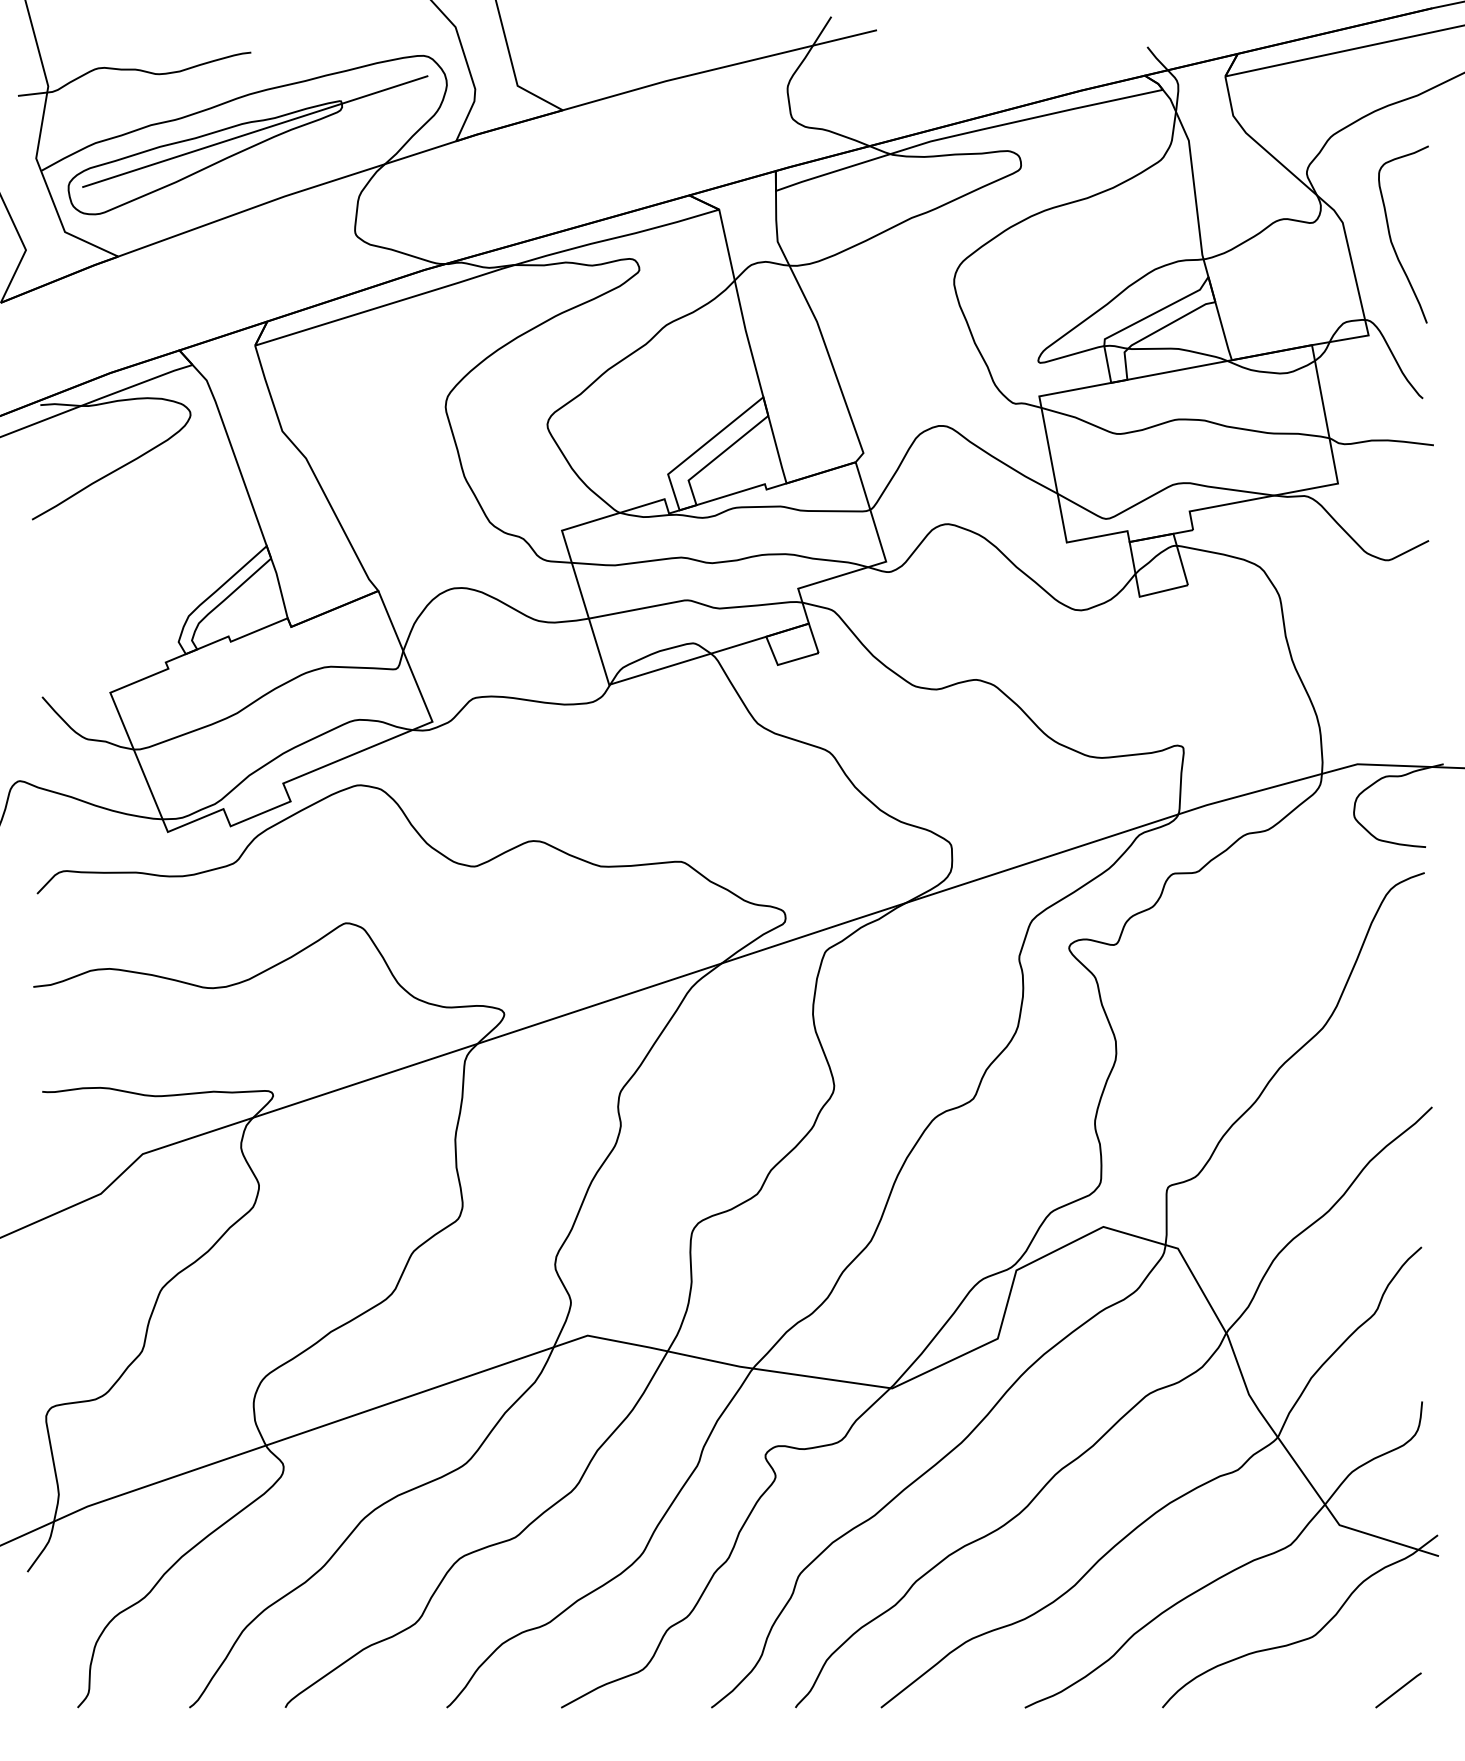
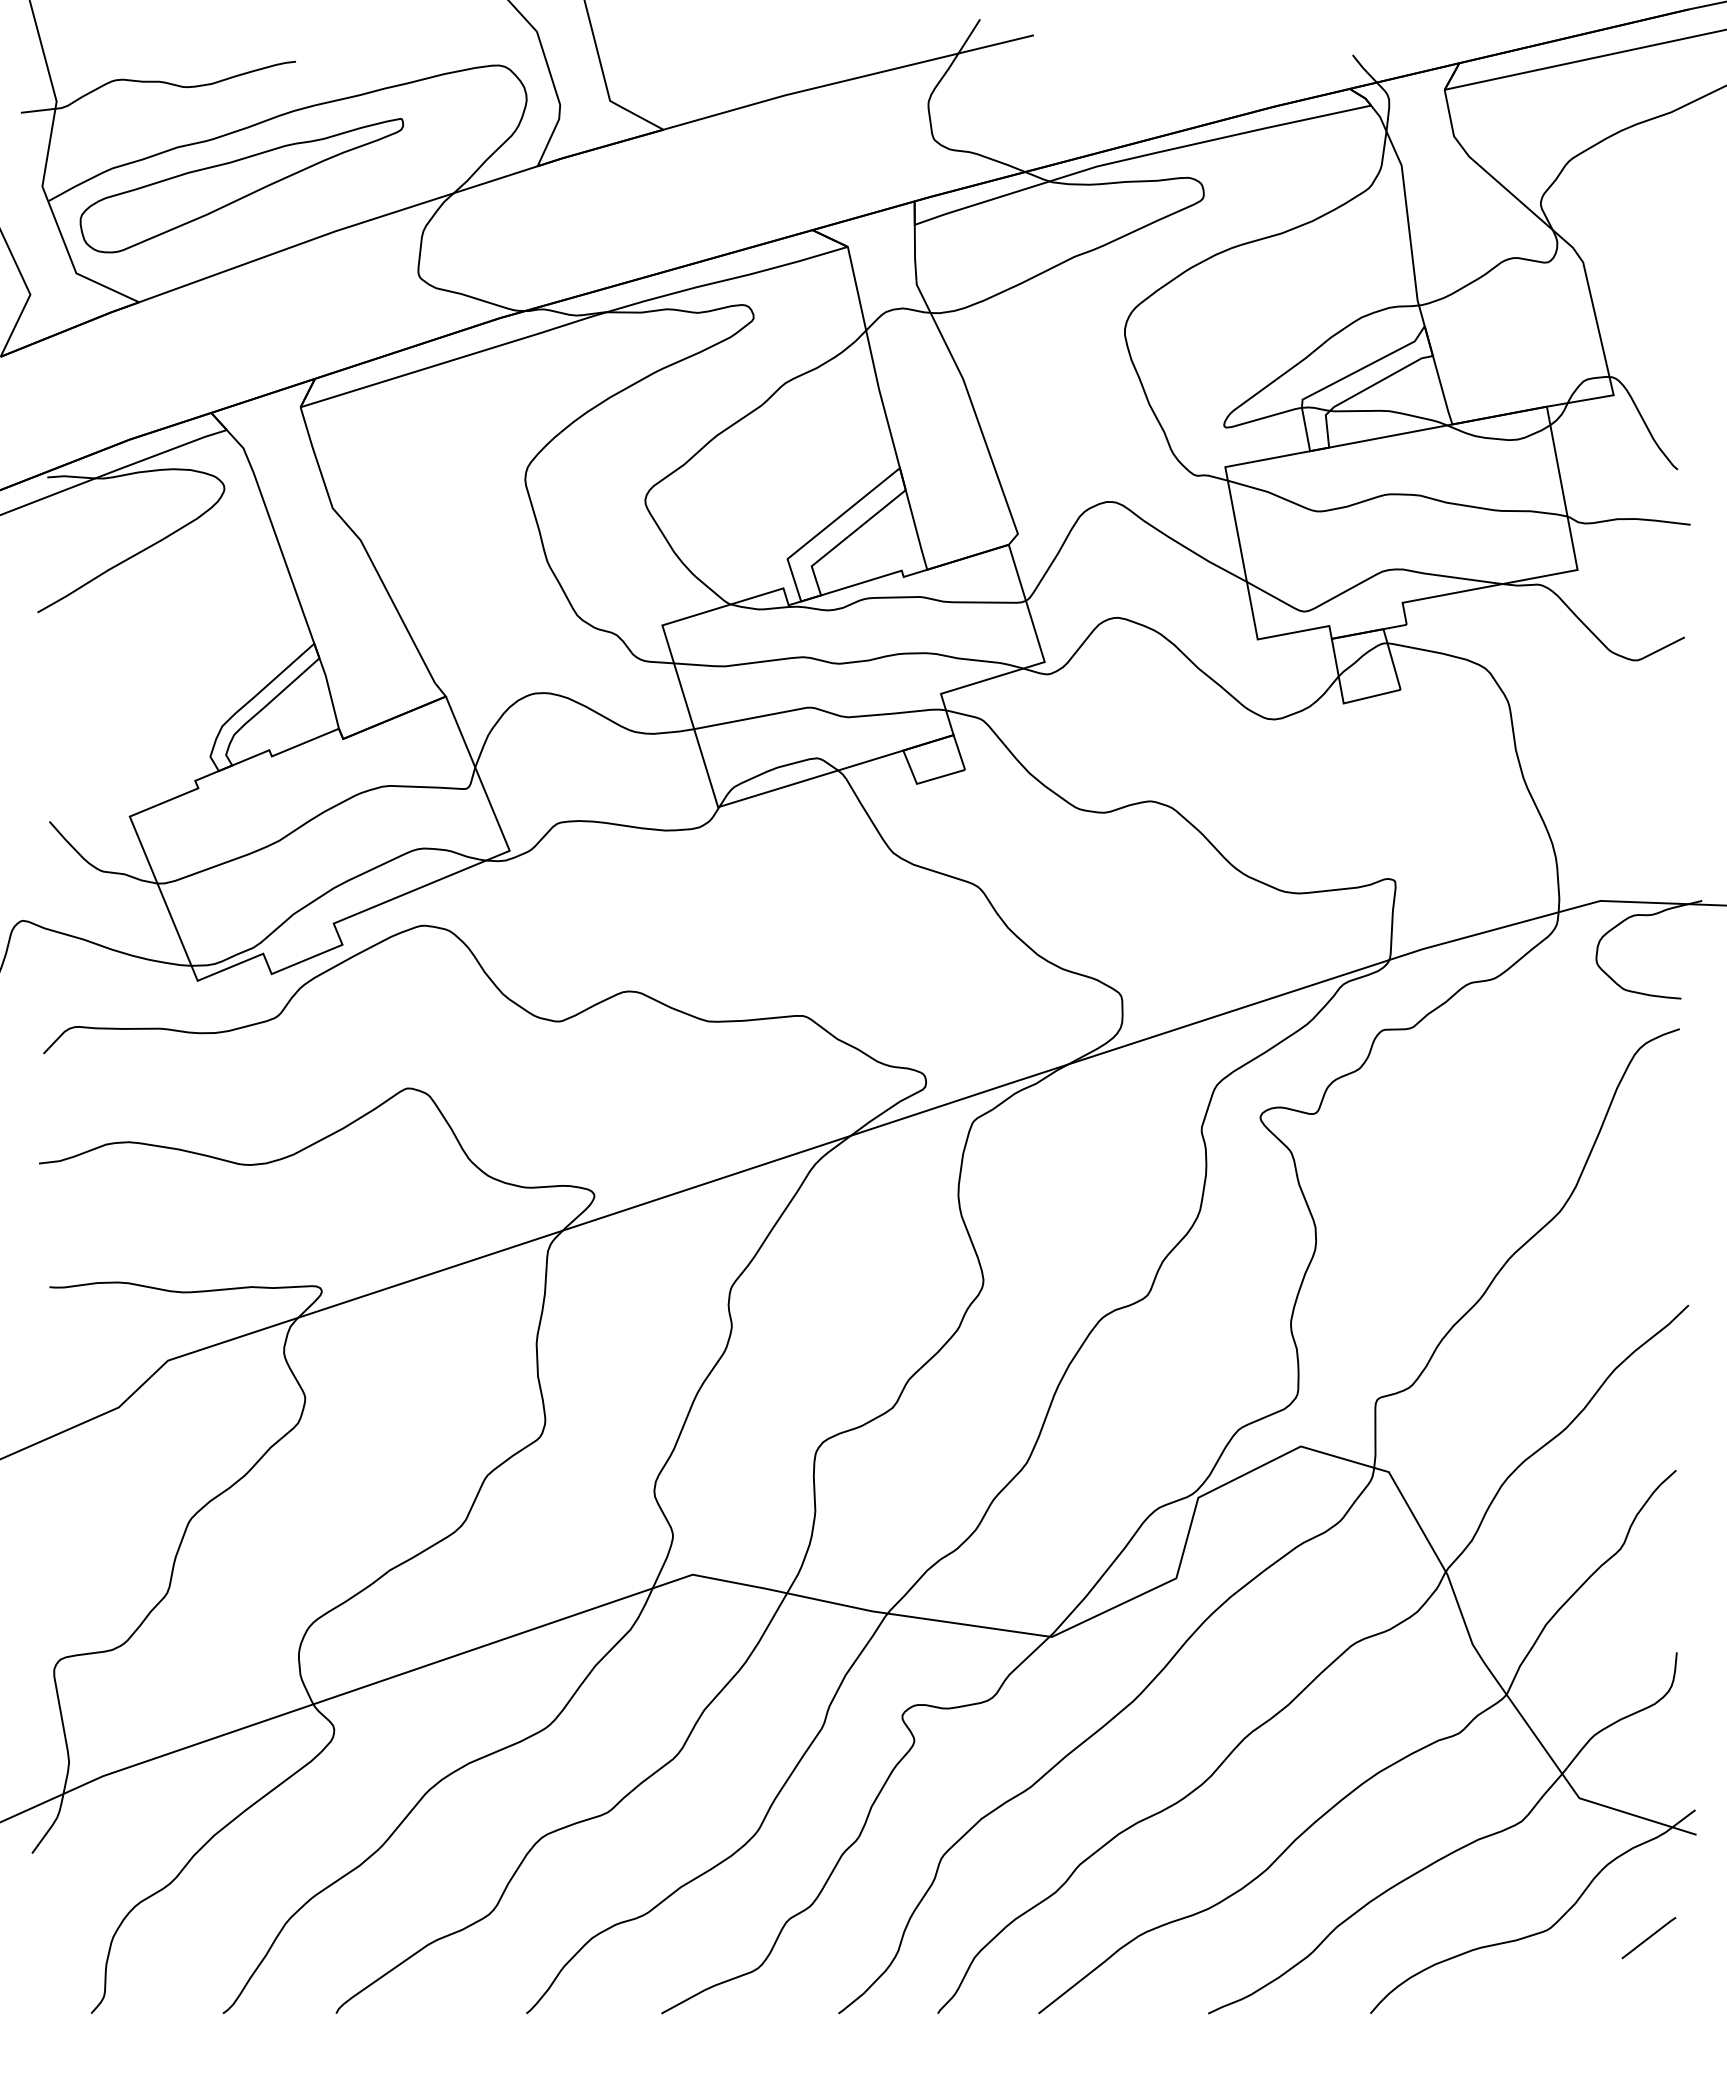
line: (255, 131) -> (300, 154), removed
curve: (1391, 238) -> (1640, 280), removed
line: (1398, 1690) -> (1648, 1938), moved

